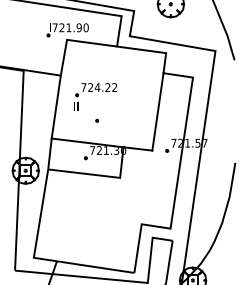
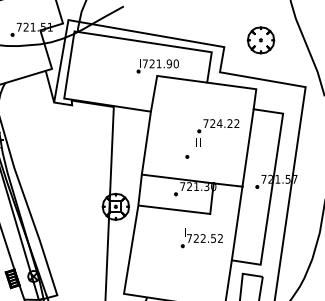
part: (95, 96) -> (217, 132), moved
line: (146, 187) -> (236, 223), added
part: (111, 202) -> (201, 238), added

